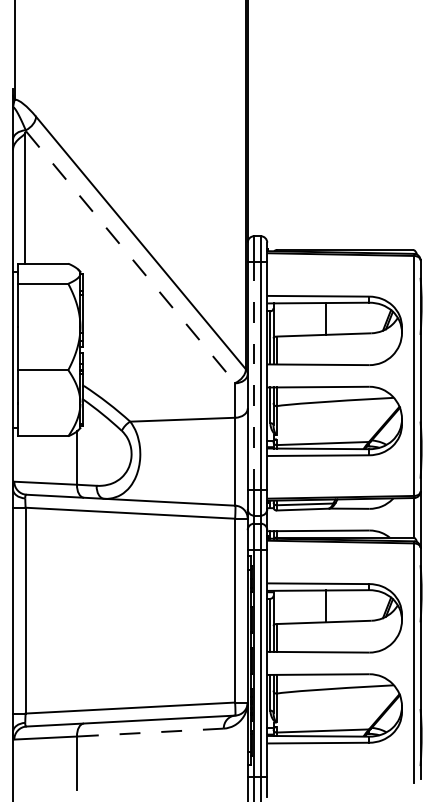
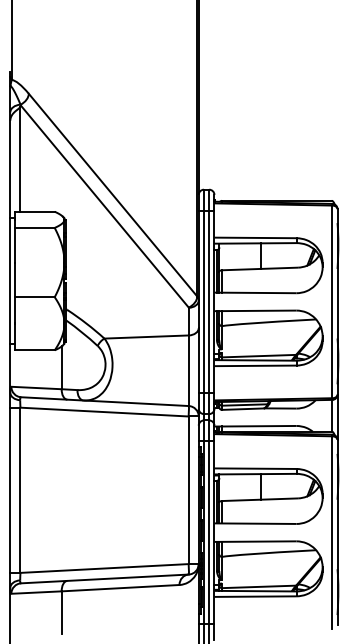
line: (131, 257) -> (105, 206), dashed -> solid
line: (253, 375) -> (203, 301), dashed -> solid
line: (150, 732) -> (120, 588), dashed -> solid

